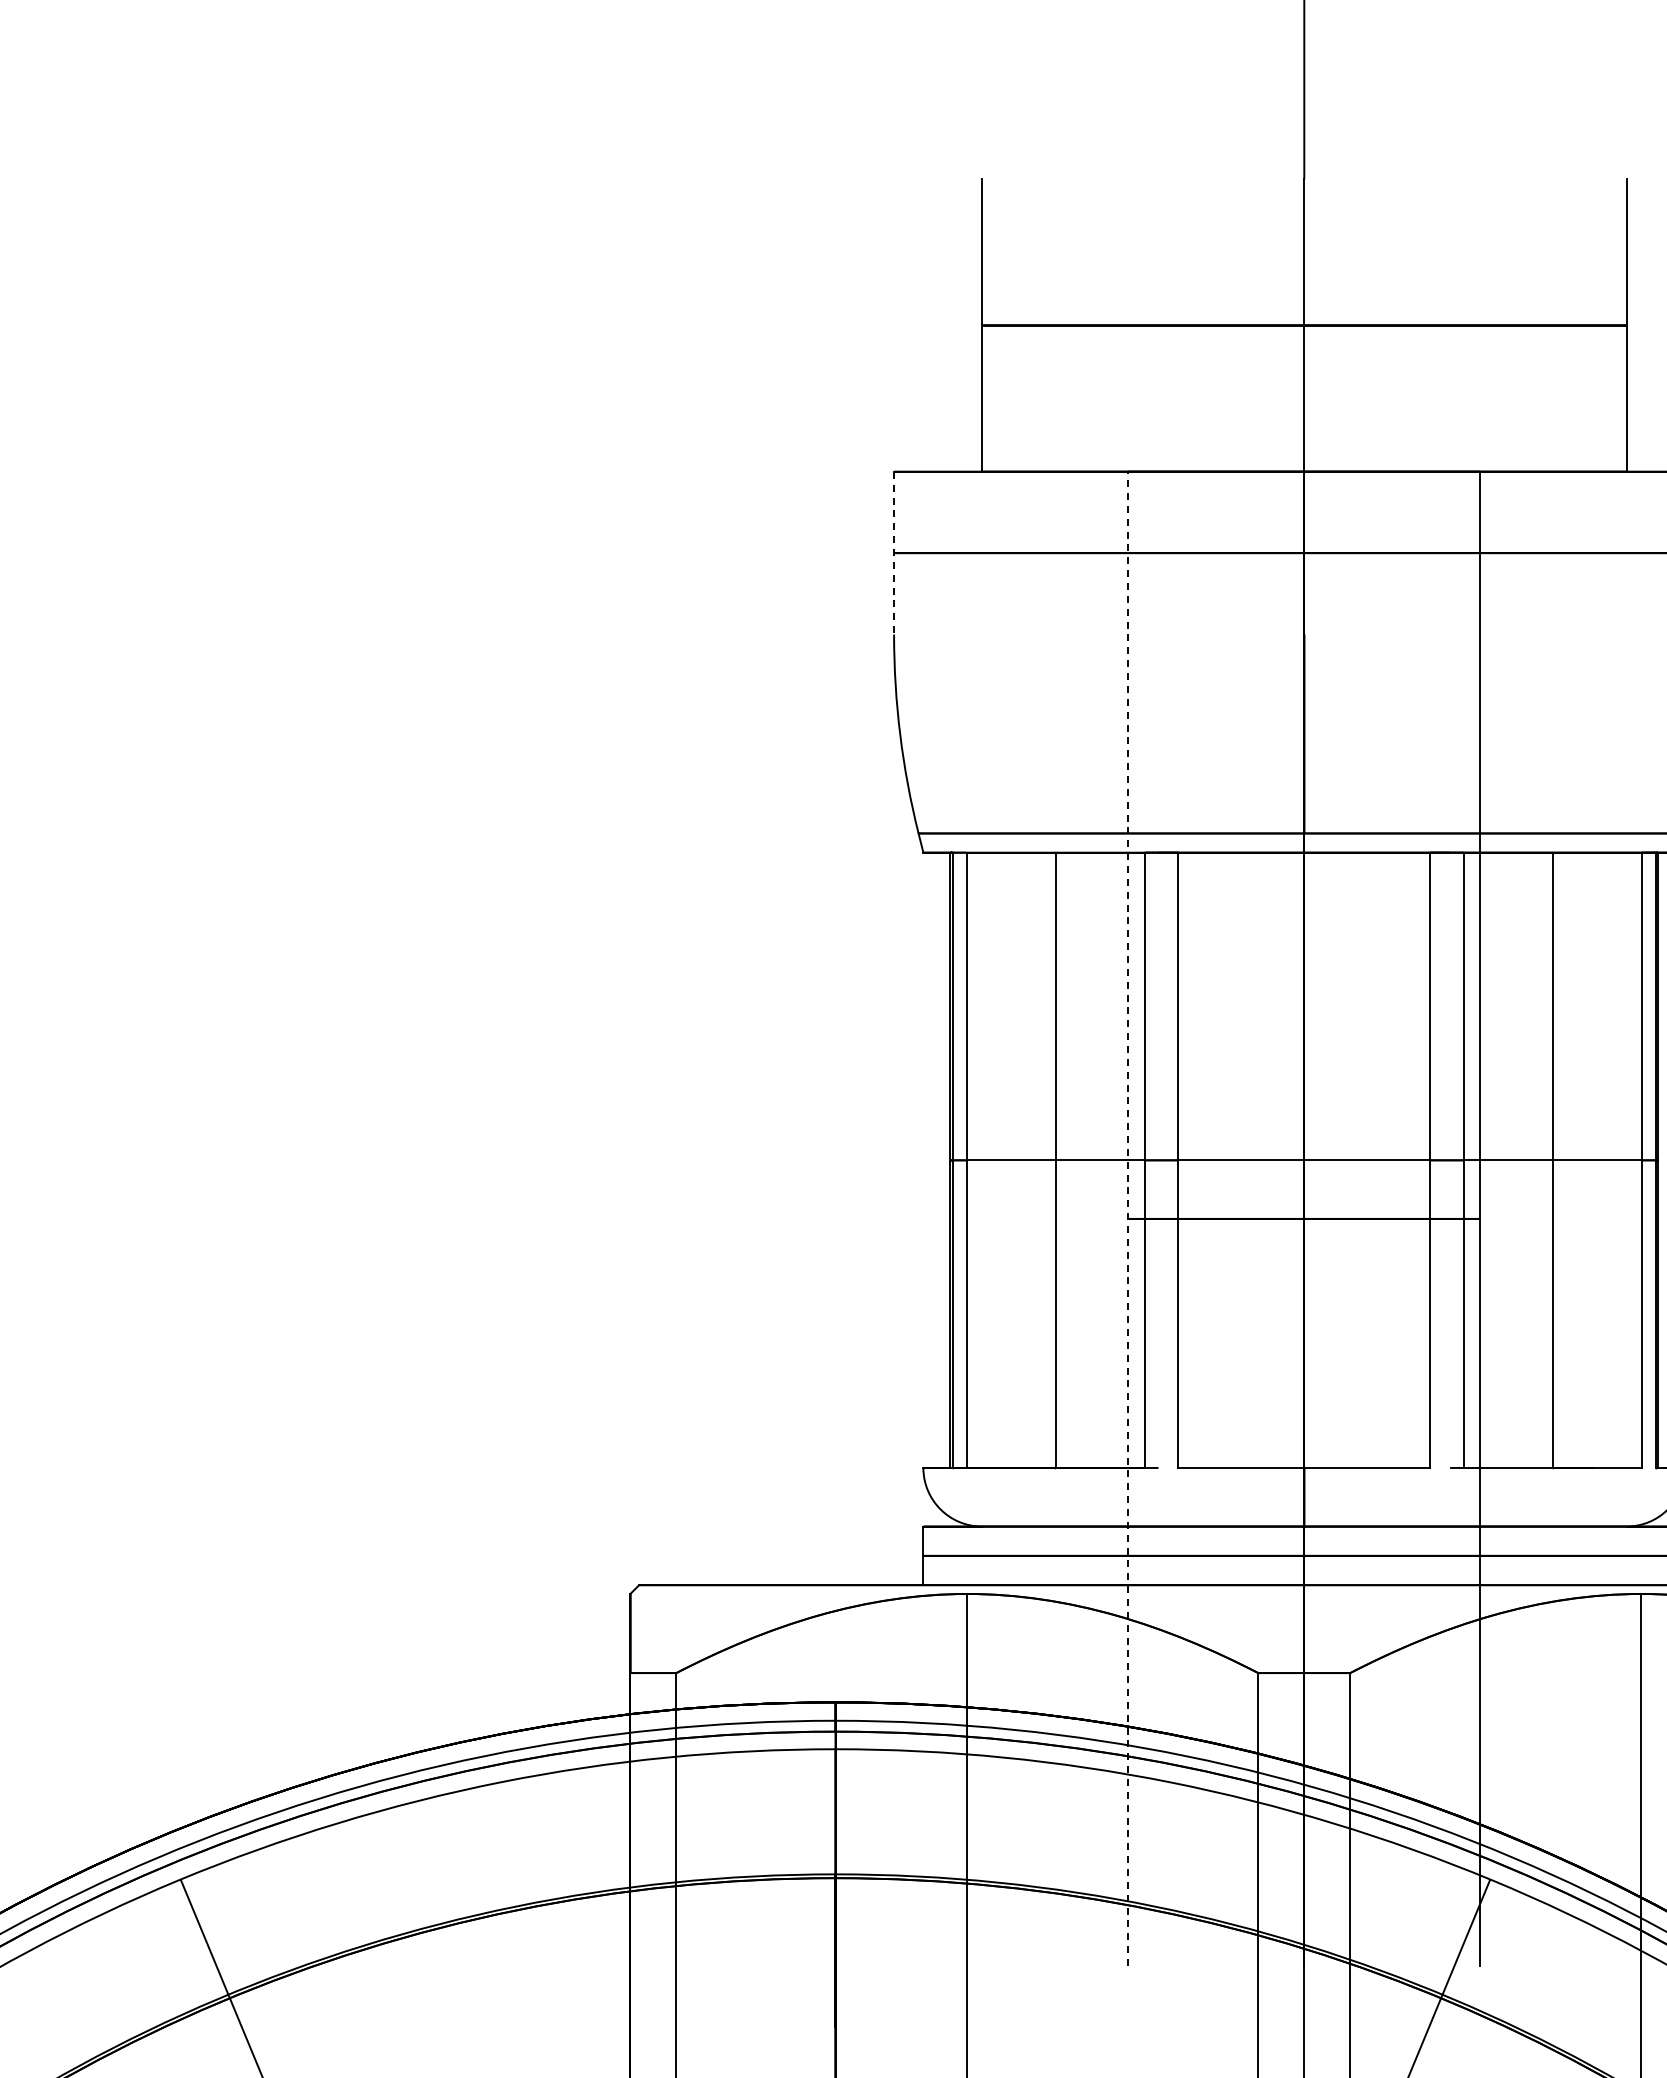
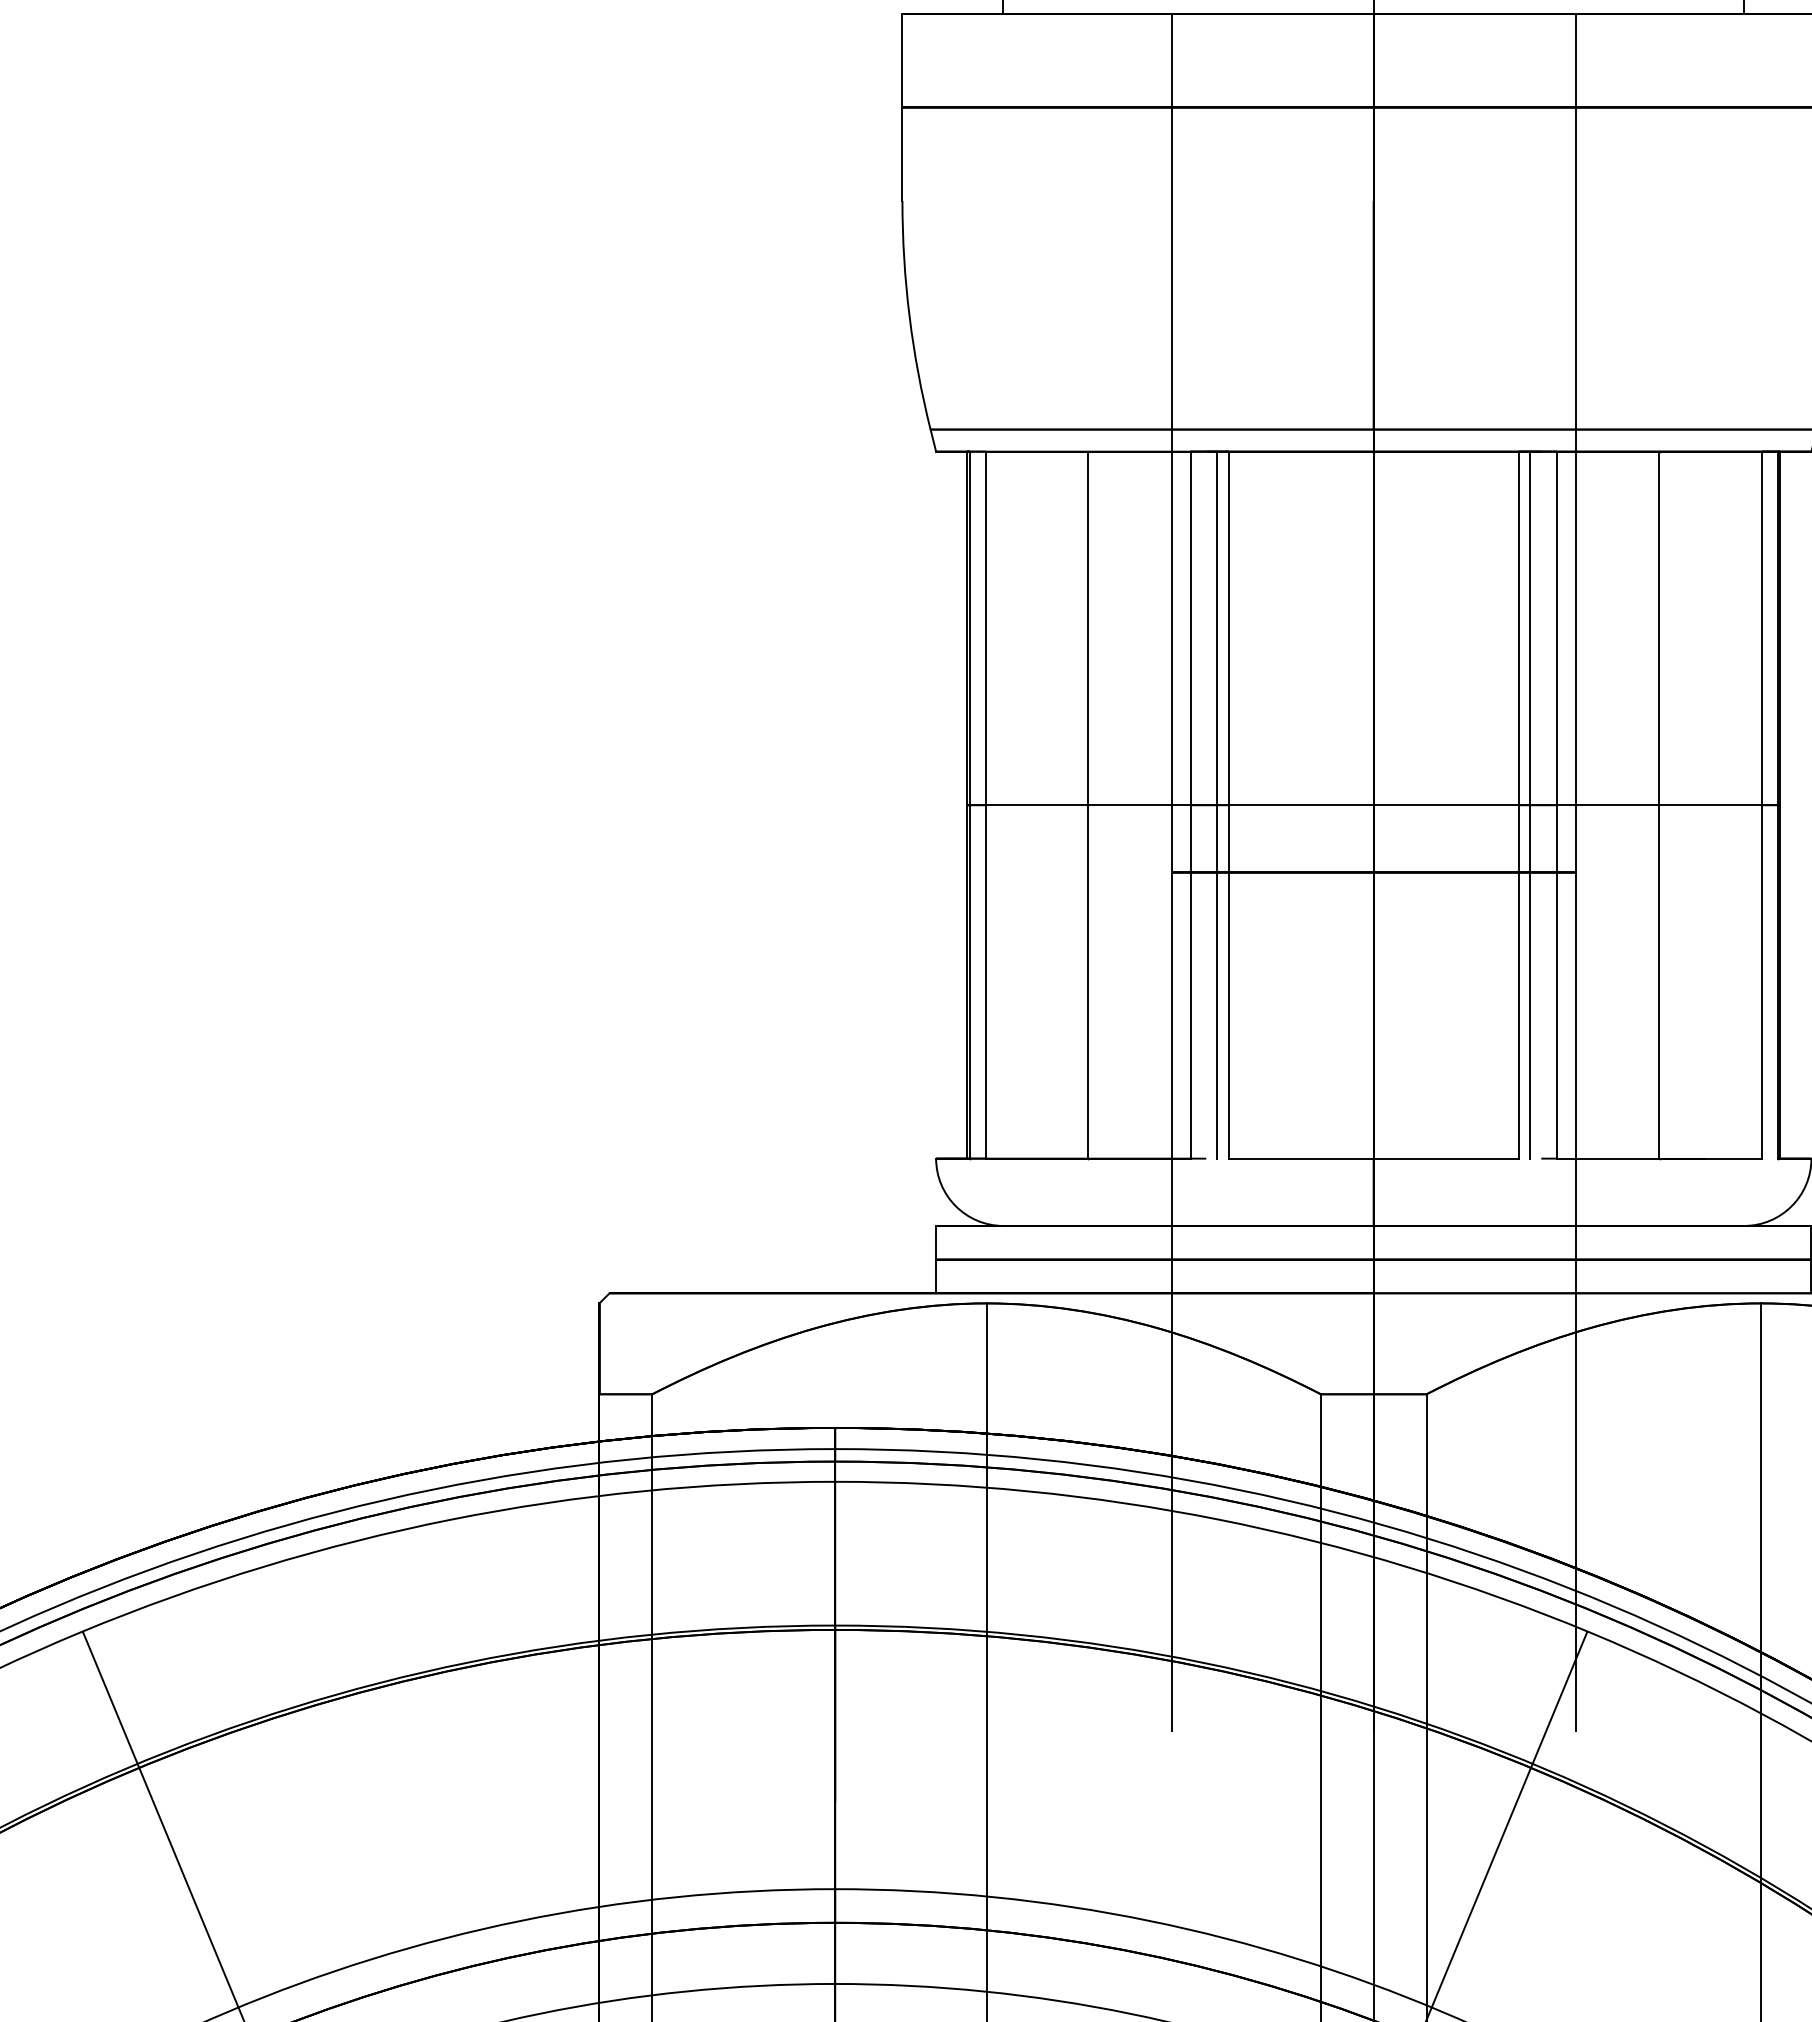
line: (894, 553) -> (902, 107), dashed -> solid
line: (1168, 1159) -> (1217, 804), added
line: (1440, 1159) -> (1530, 804), added
line: (1128, 1218) -> (1171, 871), dashed -> solid

